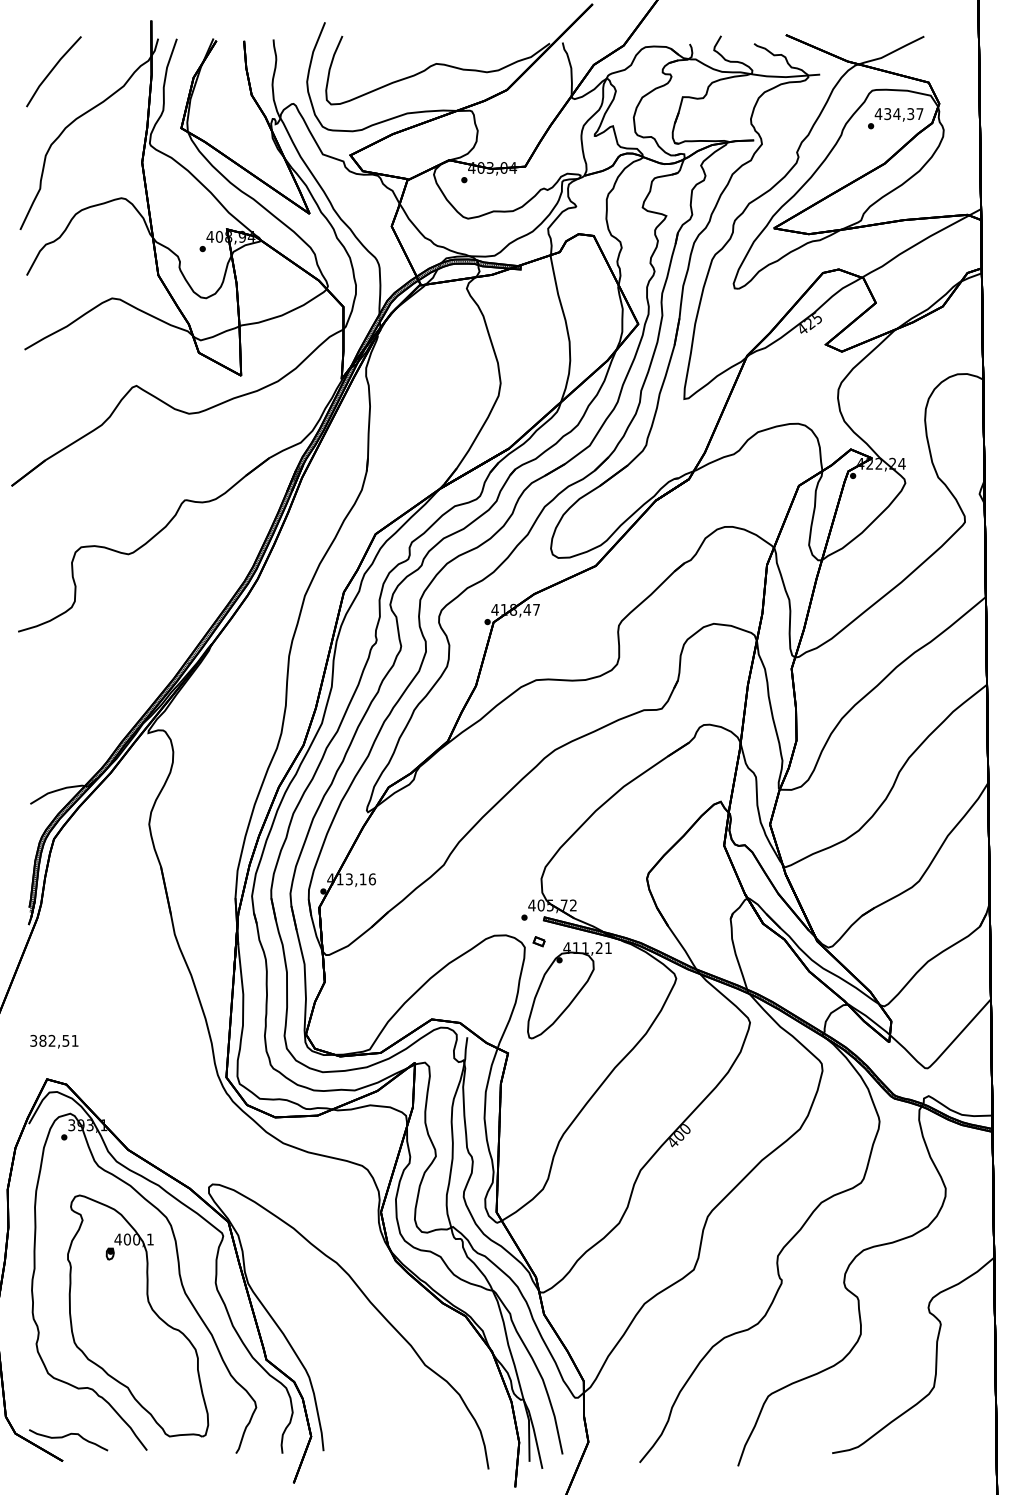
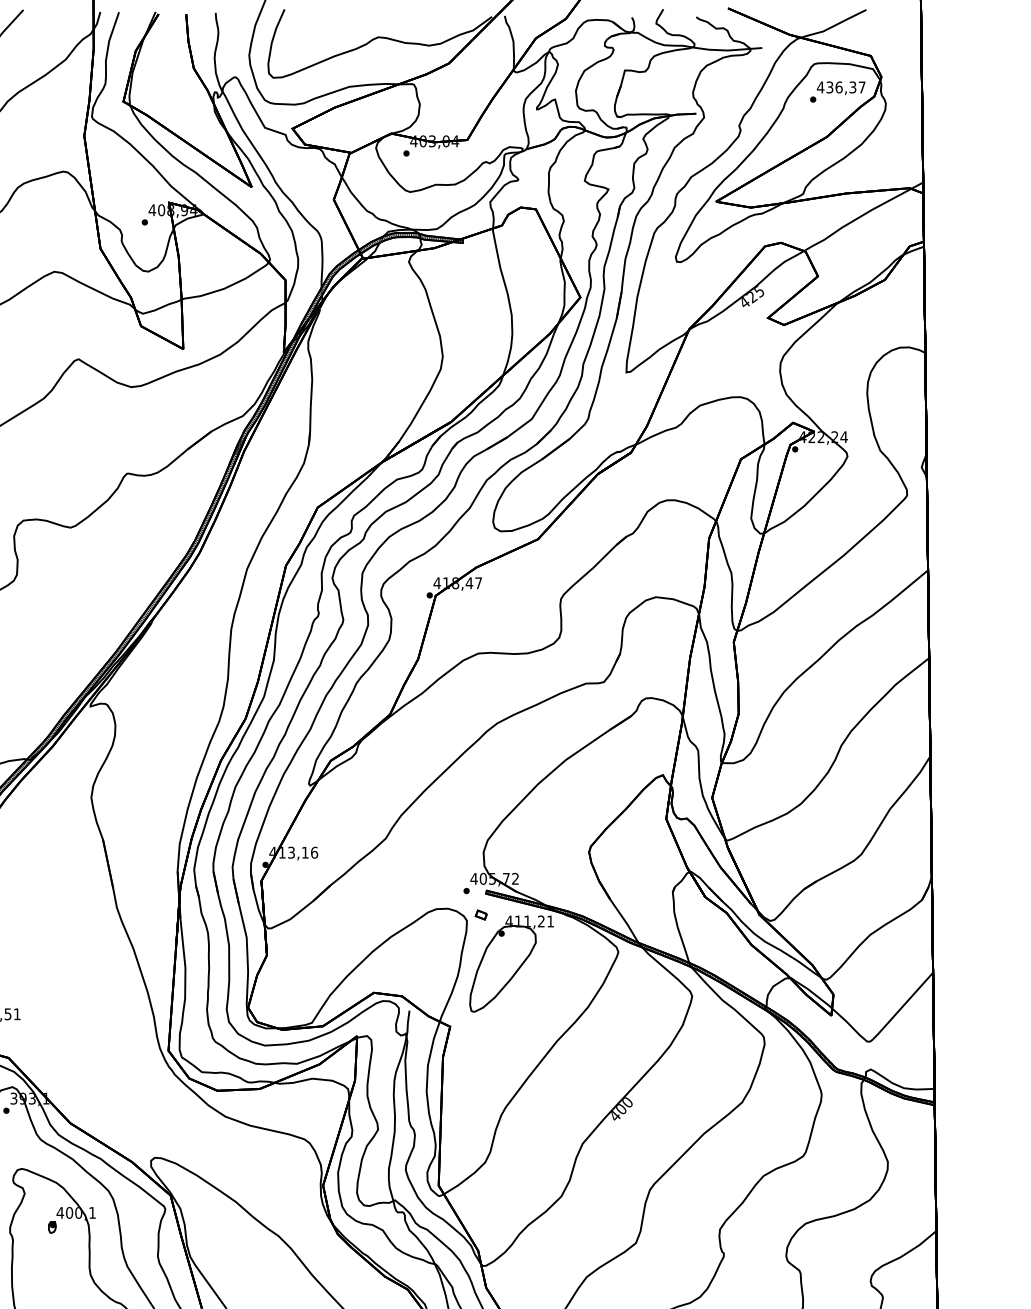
text: (896, 114) -> (838, 87), 434,37 -> 436,37

